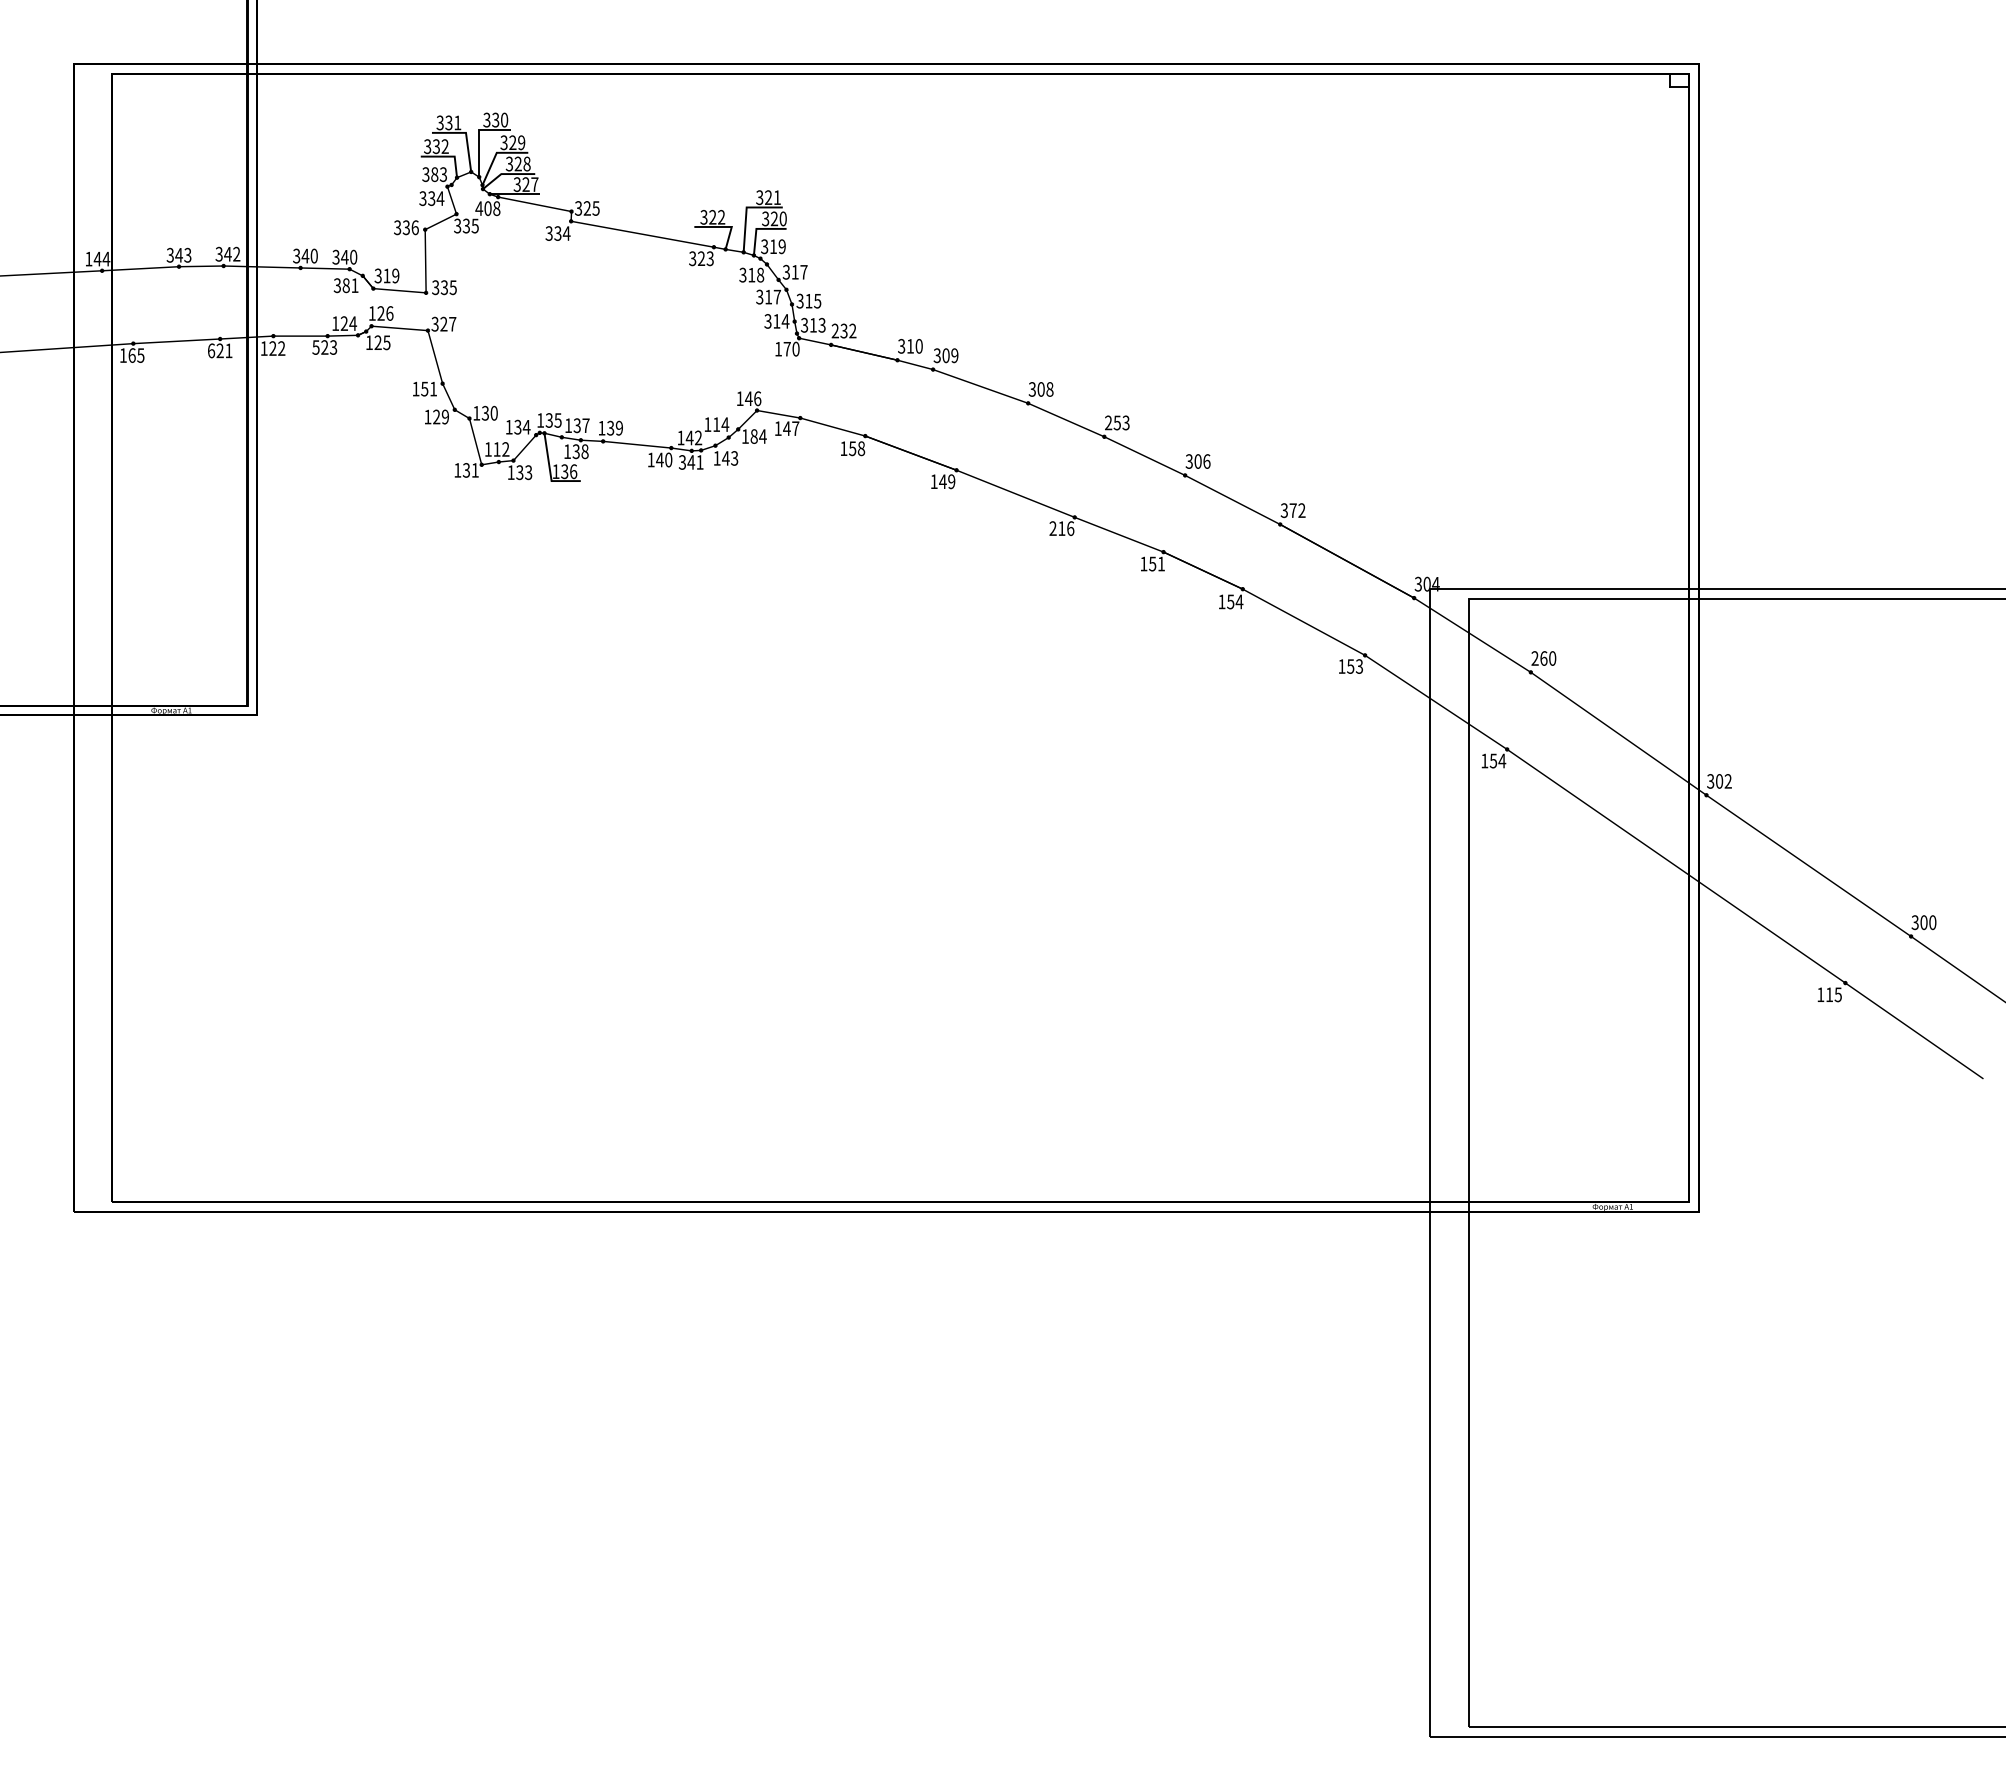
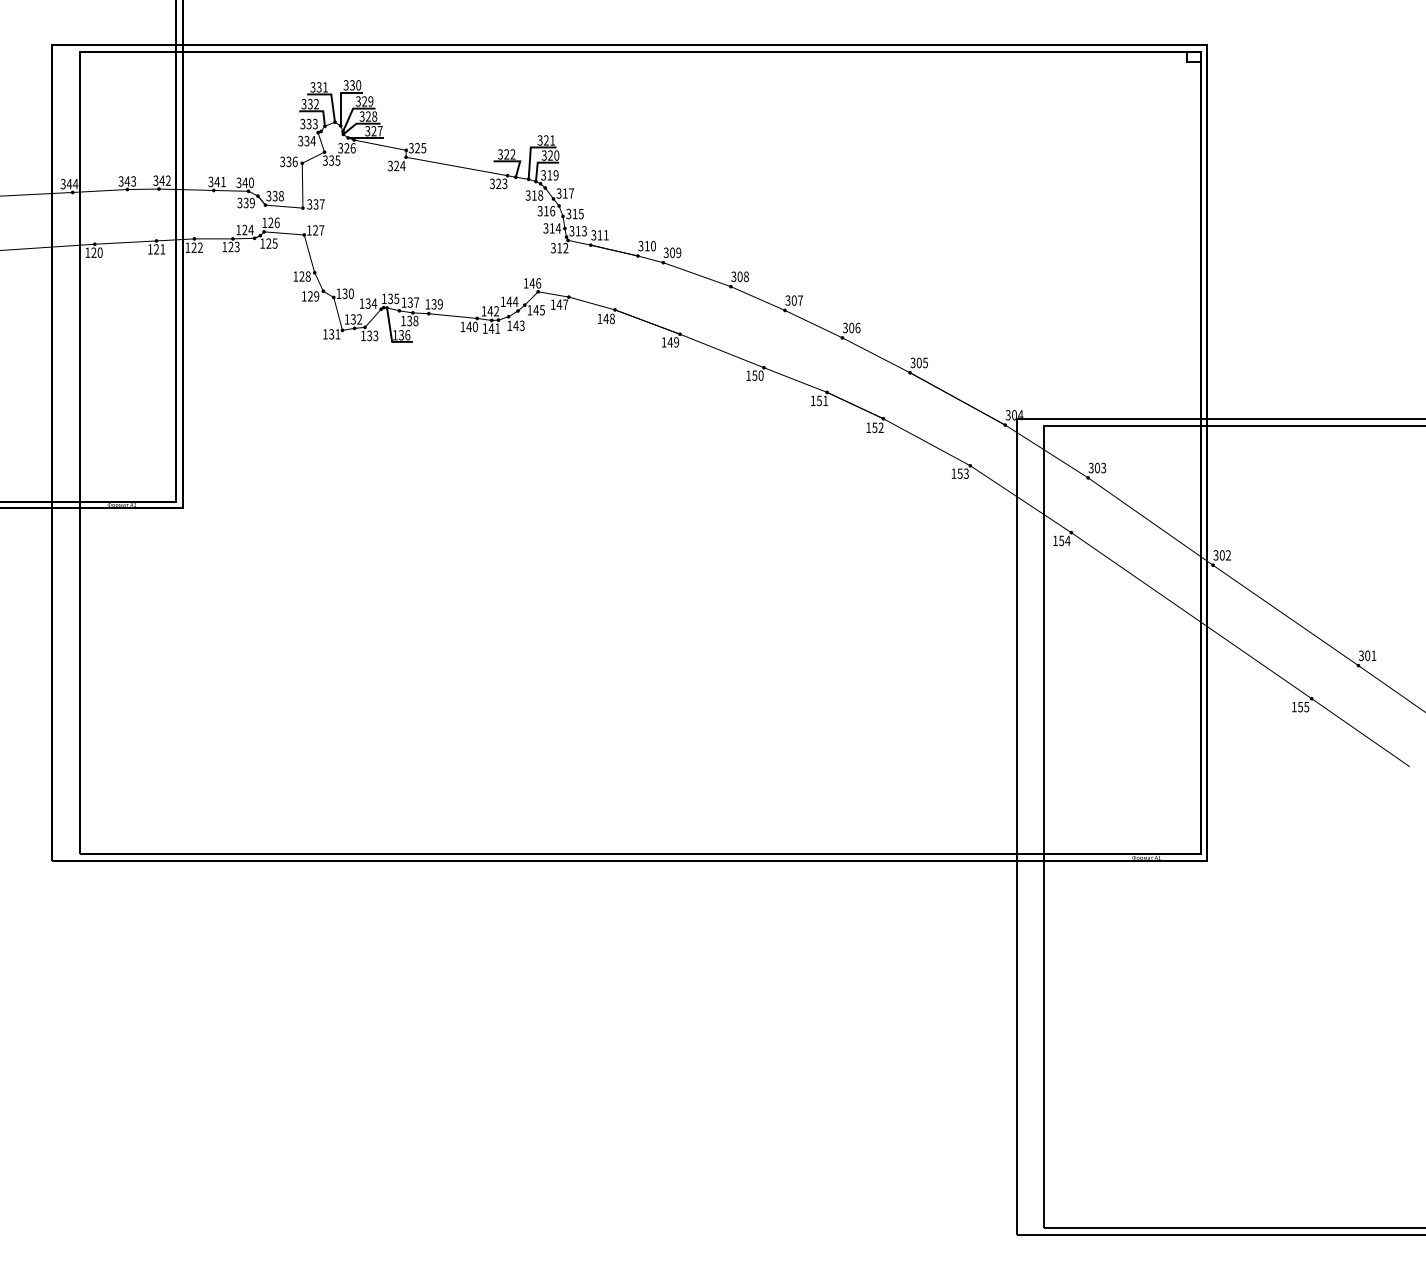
text: (434, 174) -> (308, 124), 383 -> 333
text: (487, 208) -> (346, 148), 408 -> 326
text: (557, 233) -> (396, 165), 334 -> 324
text: (313, 255) -> (222, 181), 340 -> 341
text: (88, 258) -> (62, 183), 144 -> 344
text: (391, 275) -> (278, 195), 319 -> 338
text: (350, 285) -> (249, 202), 381 -> 339
text: (452, 287) -> (321, 204), 335 -> 337
text: (777, 296) -> (552, 210), 317 -> 316
text: (434, 323) -> (308, 229), 327 -> 127
text: (843, 330) -> (599, 234), 232 -> 311
text: (315, 347) -> (224, 246), 523 -> 123
text: (786, 348) -> (559, 247), 170 -> 312
text: (211, 350) -> (150, 249), 621 -> 121
text: (136, 355) -> (97, 252), 165 -> 120
text: (429, 388) -> (305, 276), 151 -> 128
text: (1116, 422) -> (793, 300), 253 -> 307
text: (716, 424) -> (509, 301), 114 -> 144
text: (758, 436) -> (539, 310), 184 -> 145
text: (852, 448) -> (606, 318), 158 -> 148
text: (496, 449) -> (352, 319), 112 -> 132
text: (681, 462) -> (484, 328), 341 -> 141
text: (1297, 510) -> (922, 362), 372 -> 305
text: (1061, 528) -> (754, 375), 216 -> 150
text: (1239, 601) -> (881, 427), 154 -> 152
text: (1543, 658) -> (1097, 468), 260 -> 303
text: (1932, 922) -> (1373, 655), 300 -> 301
text: (1829, 994) -> (1300, 706), 115 -> 155

